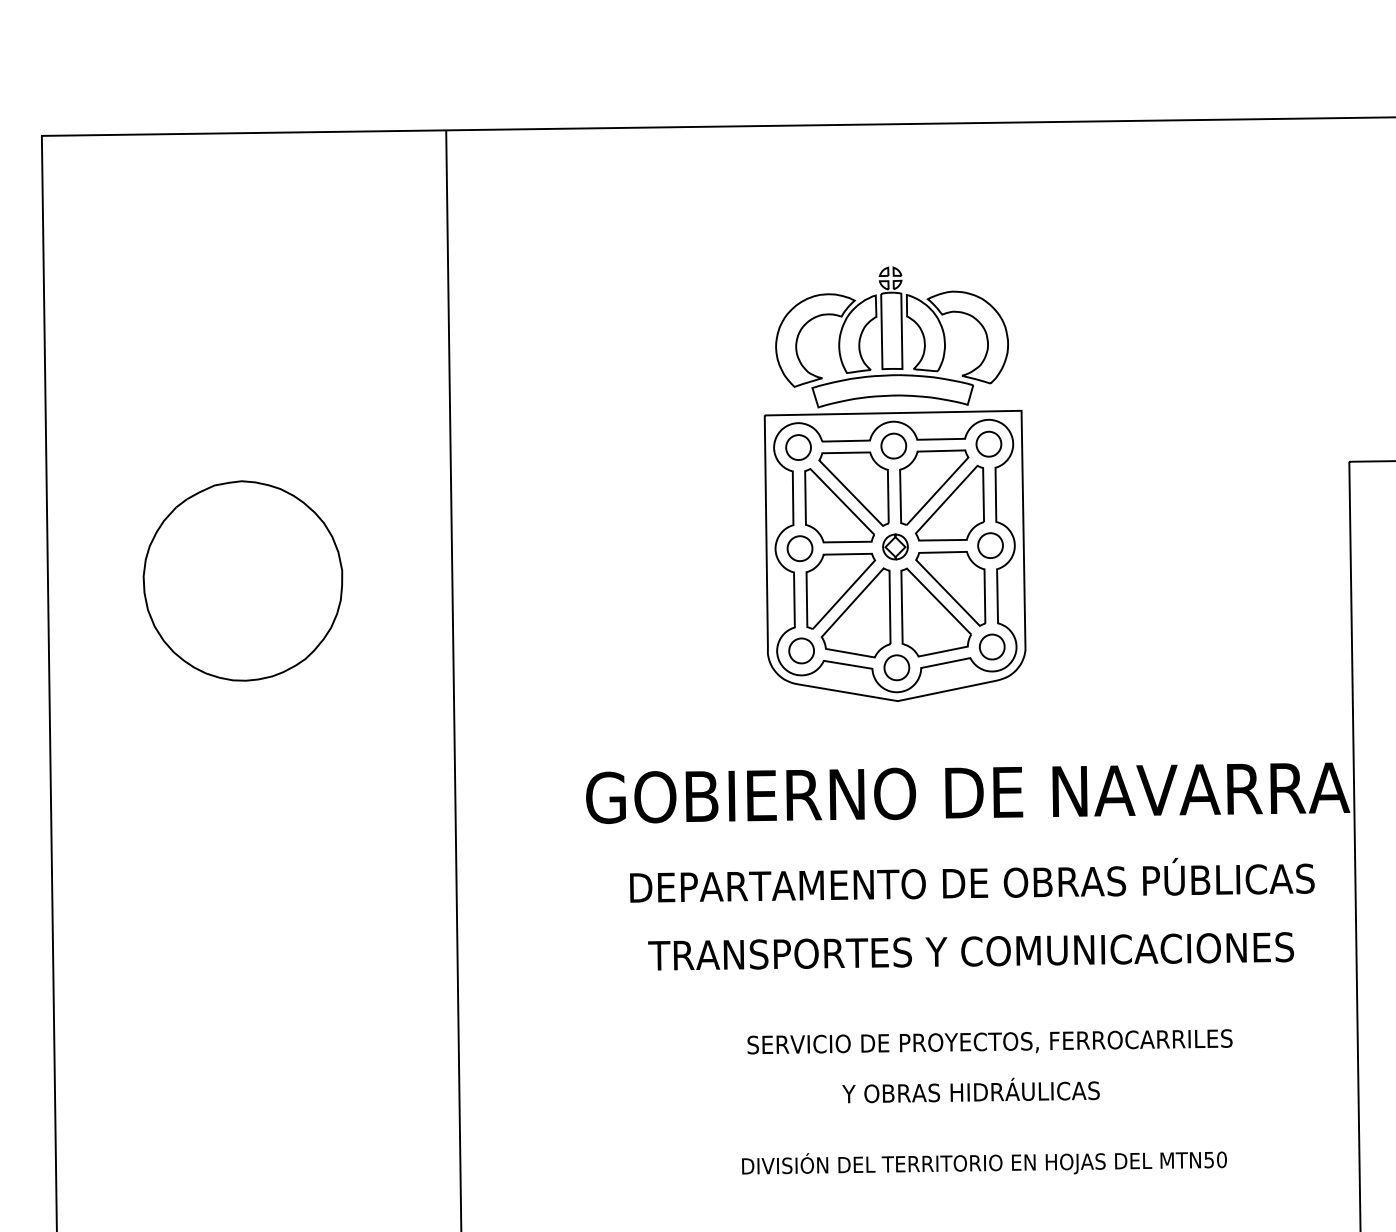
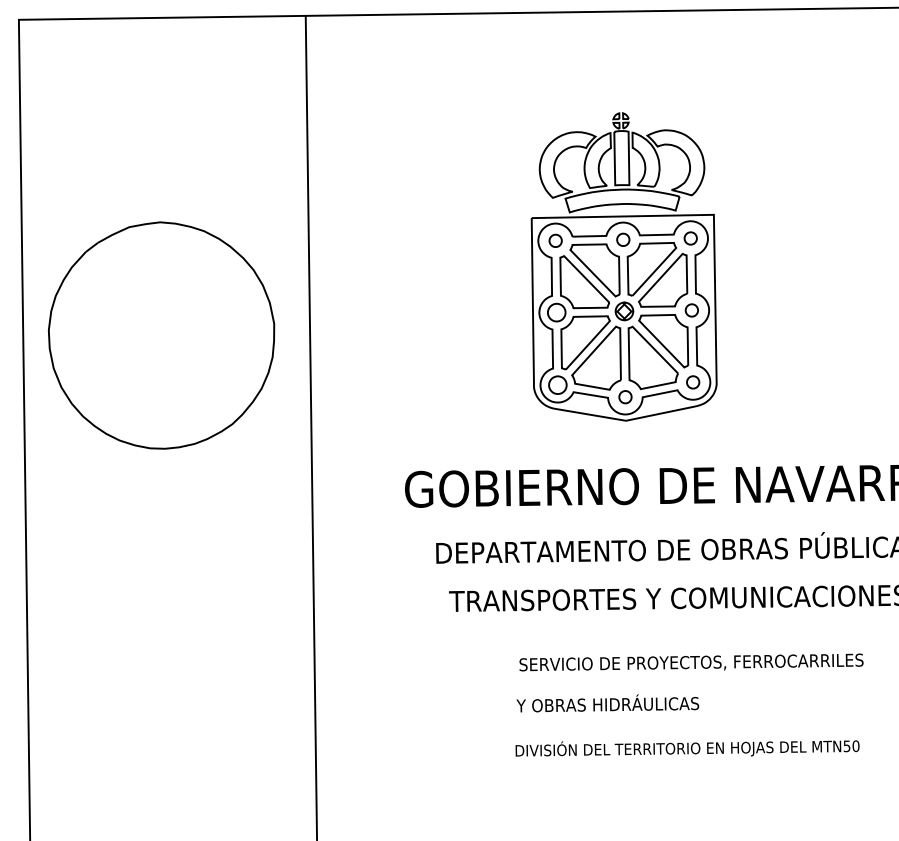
part: (988, 443) -> (690, 238), size x0.7
part: (893, 445) -> (623, 239), size x0.7
part: (798, 447) -> (555, 240), size x0.7
part: (990, 545) -> (691, 310), size x0.7
part: (242, 580) -> (161, 335), size x1.6
part: (992, 646) -> (693, 382), size x0.7
part: (896, 667) -> (625, 396), size x0.7
text: (970, 1090) -> (607, 703), moved

